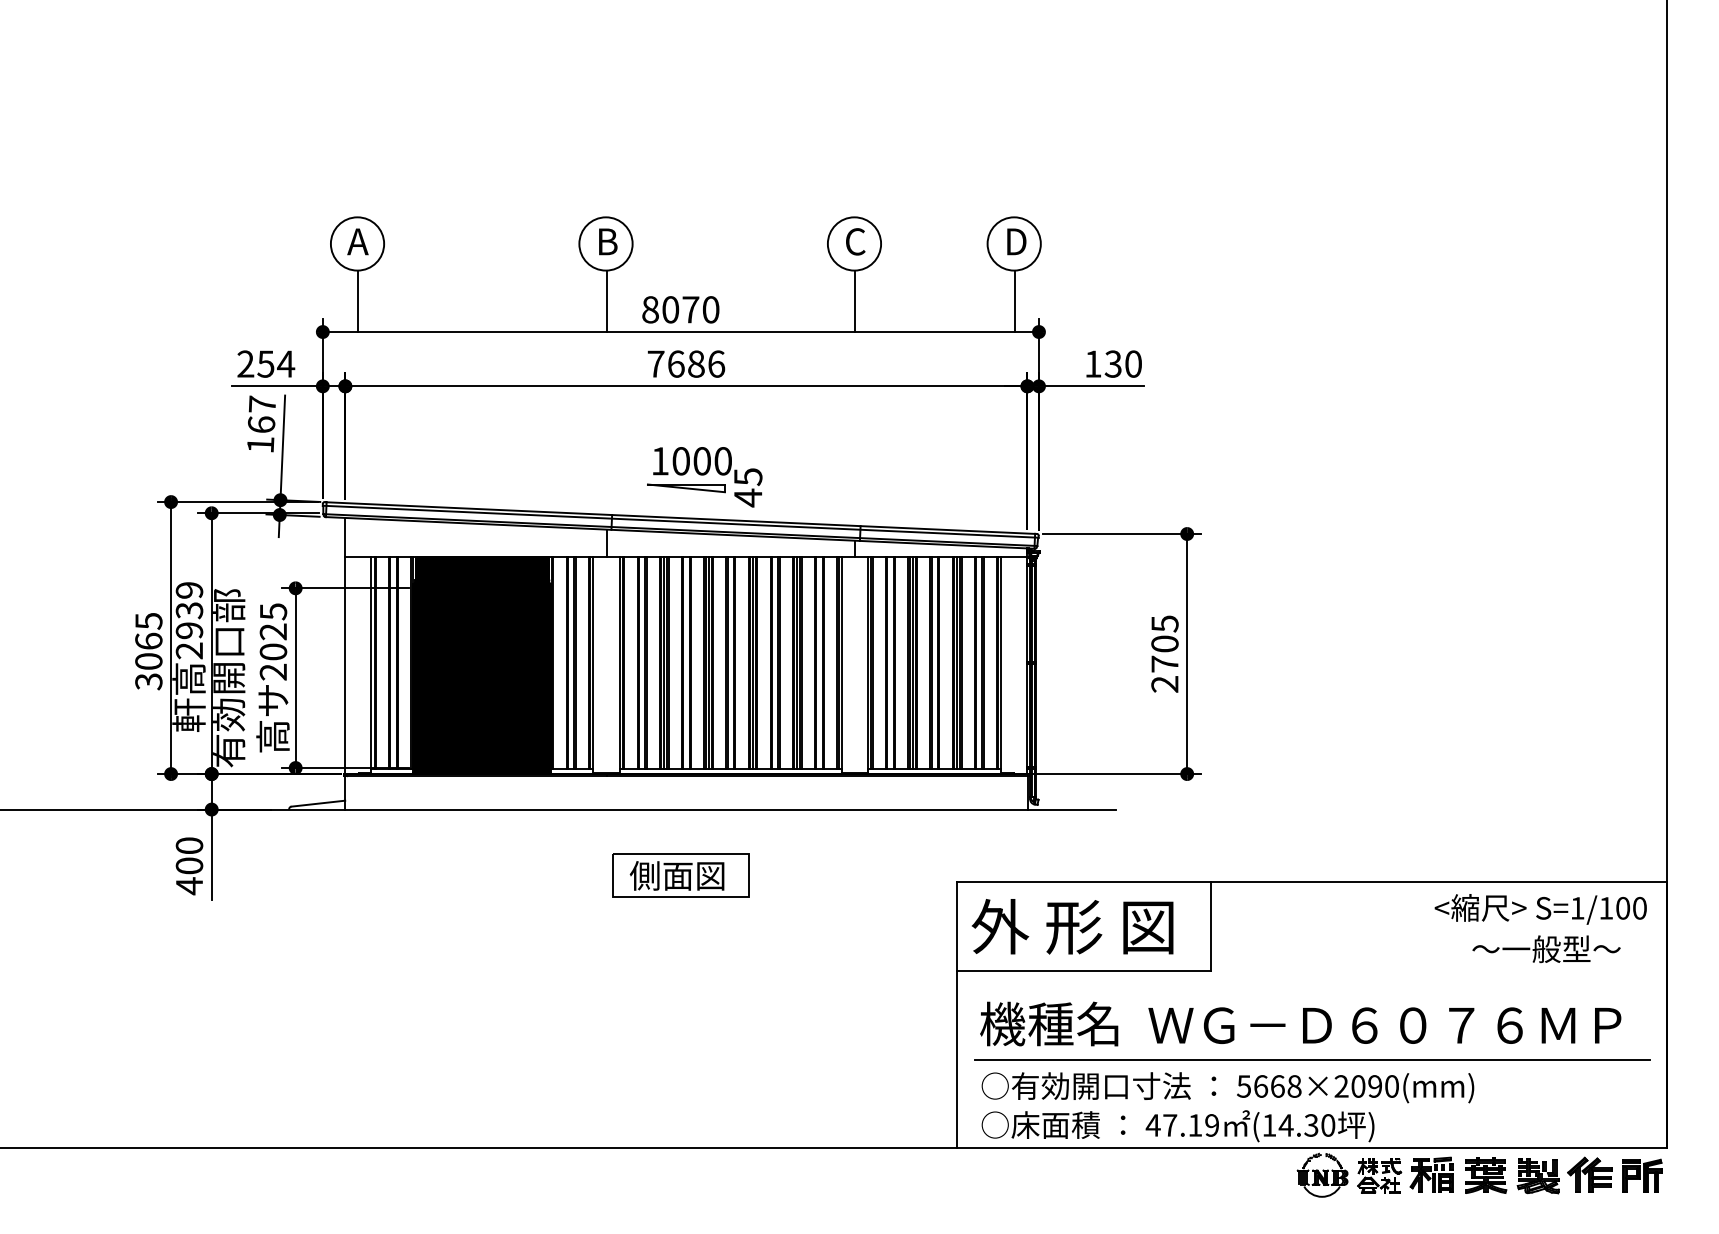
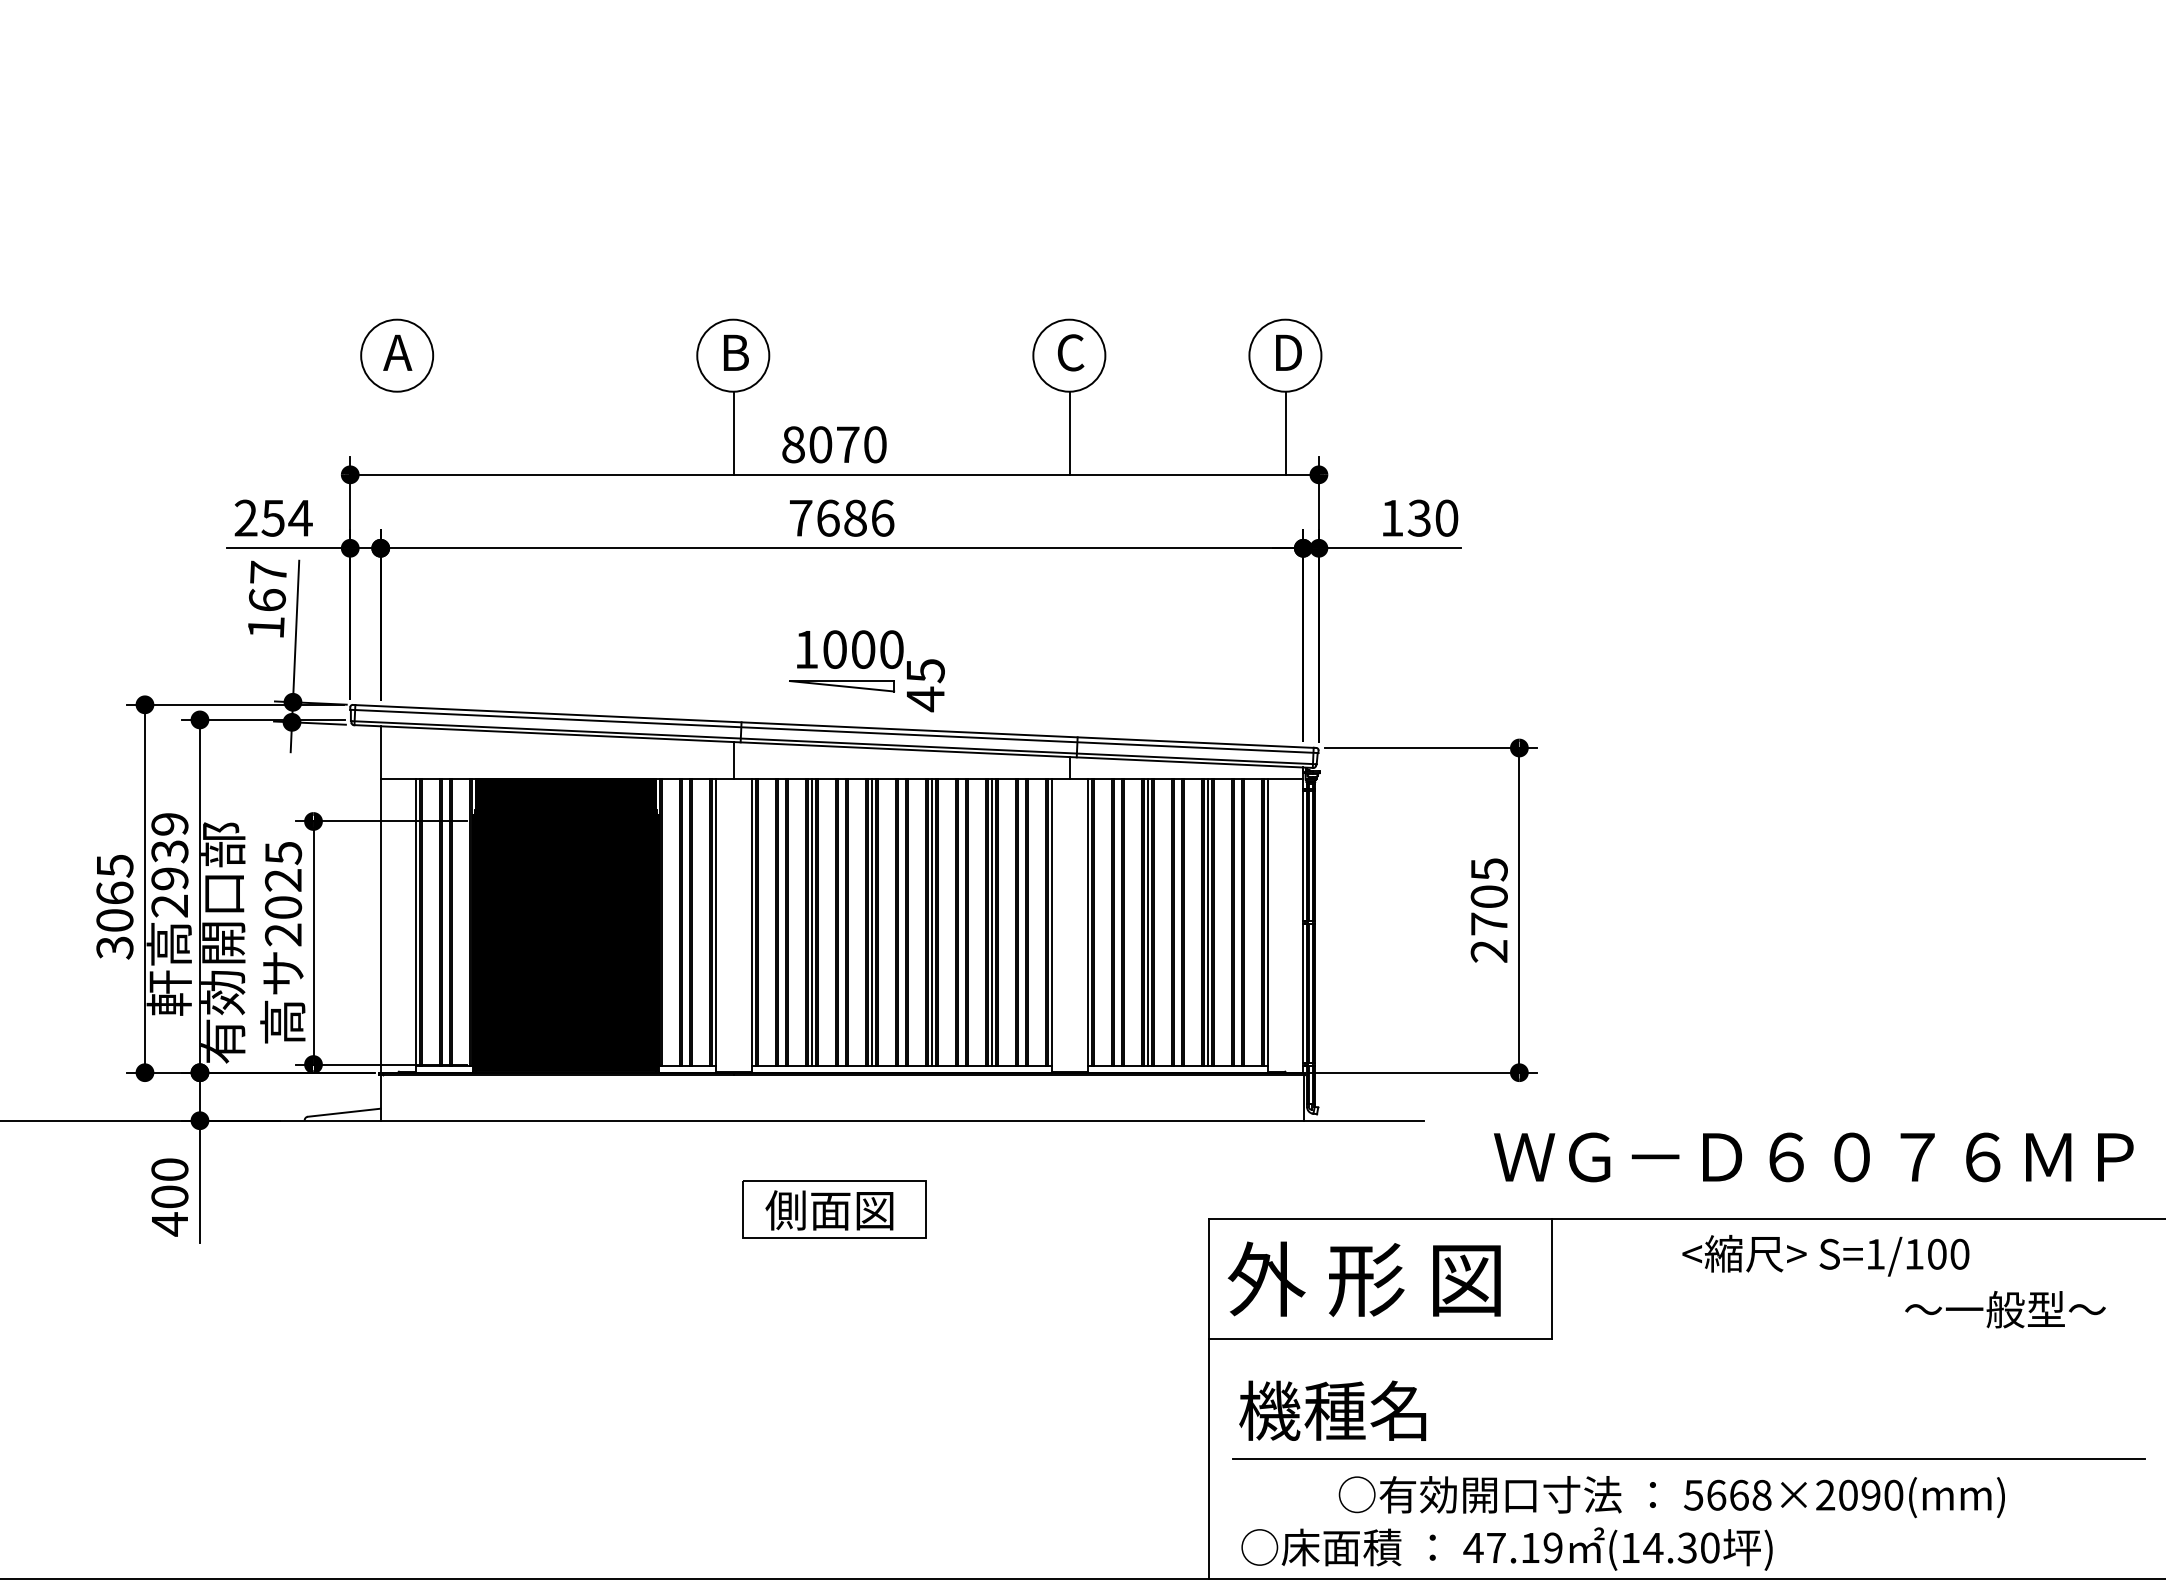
line: (358, 301) -> (398, 433), removed
text: (1540, 909) -> (1825, 1255), moved
text: (1384, 1025) -> (1813, 1157), moved
text: (1227, 1087) -> (1671, 1496), moved

